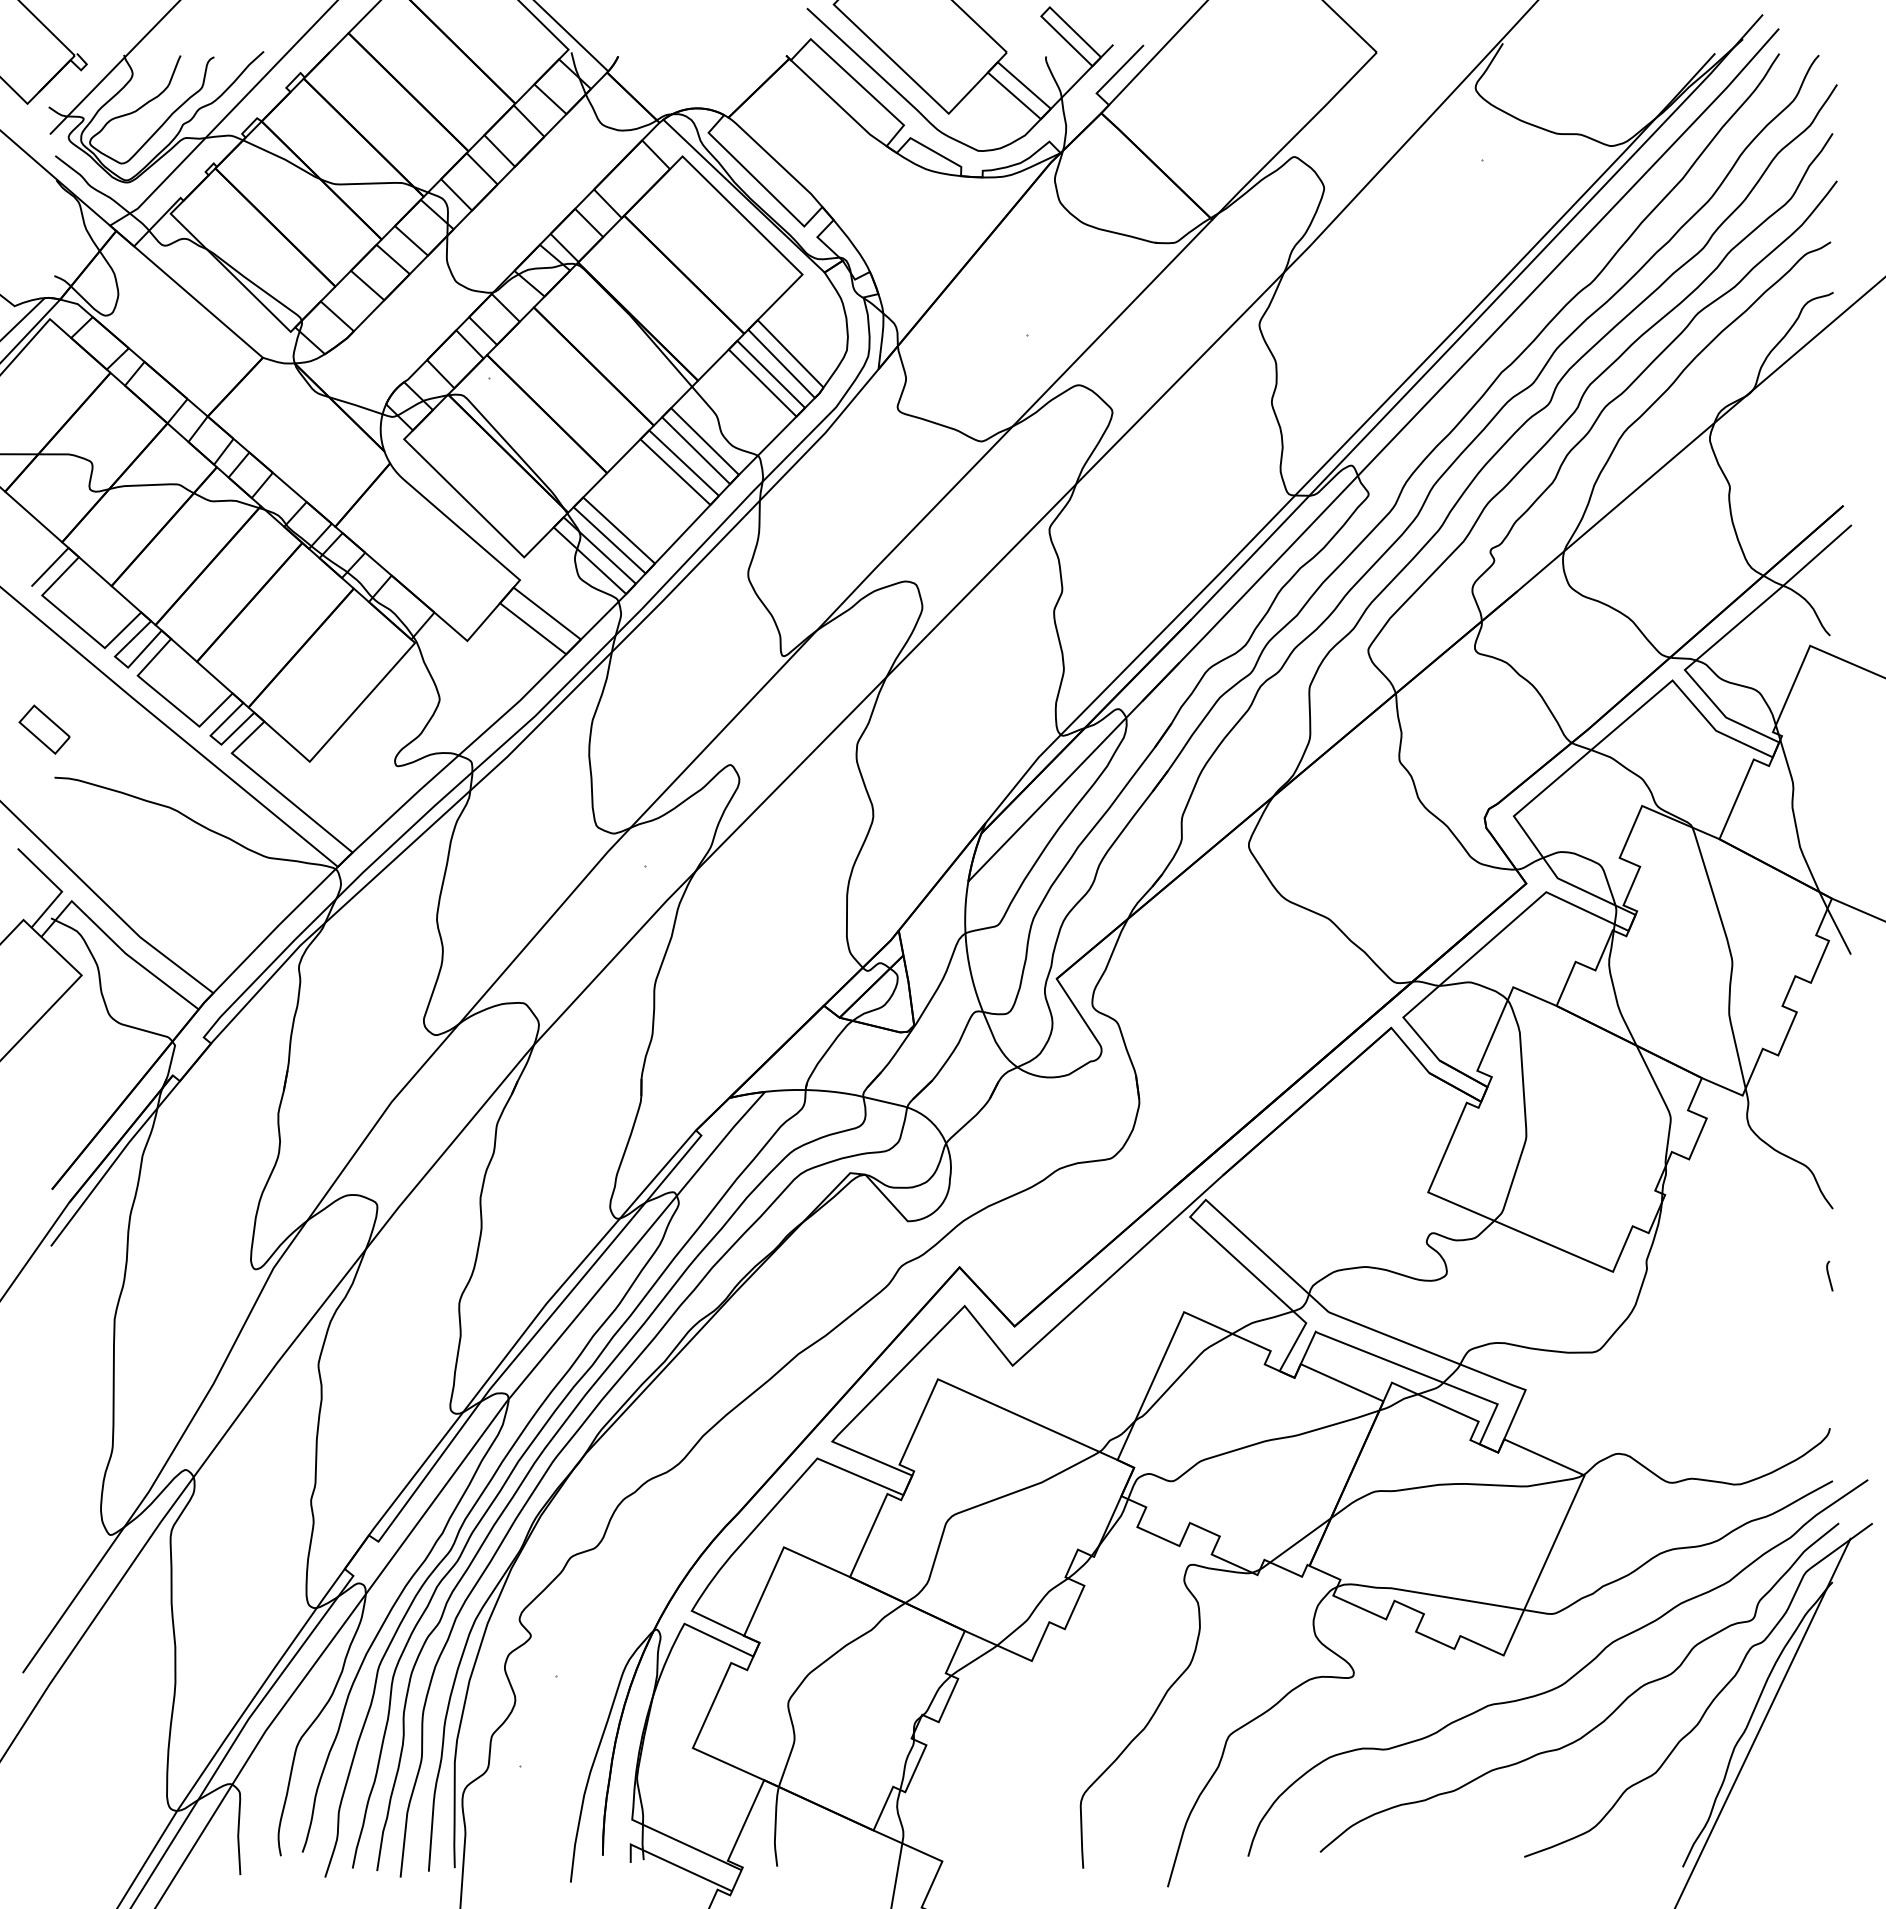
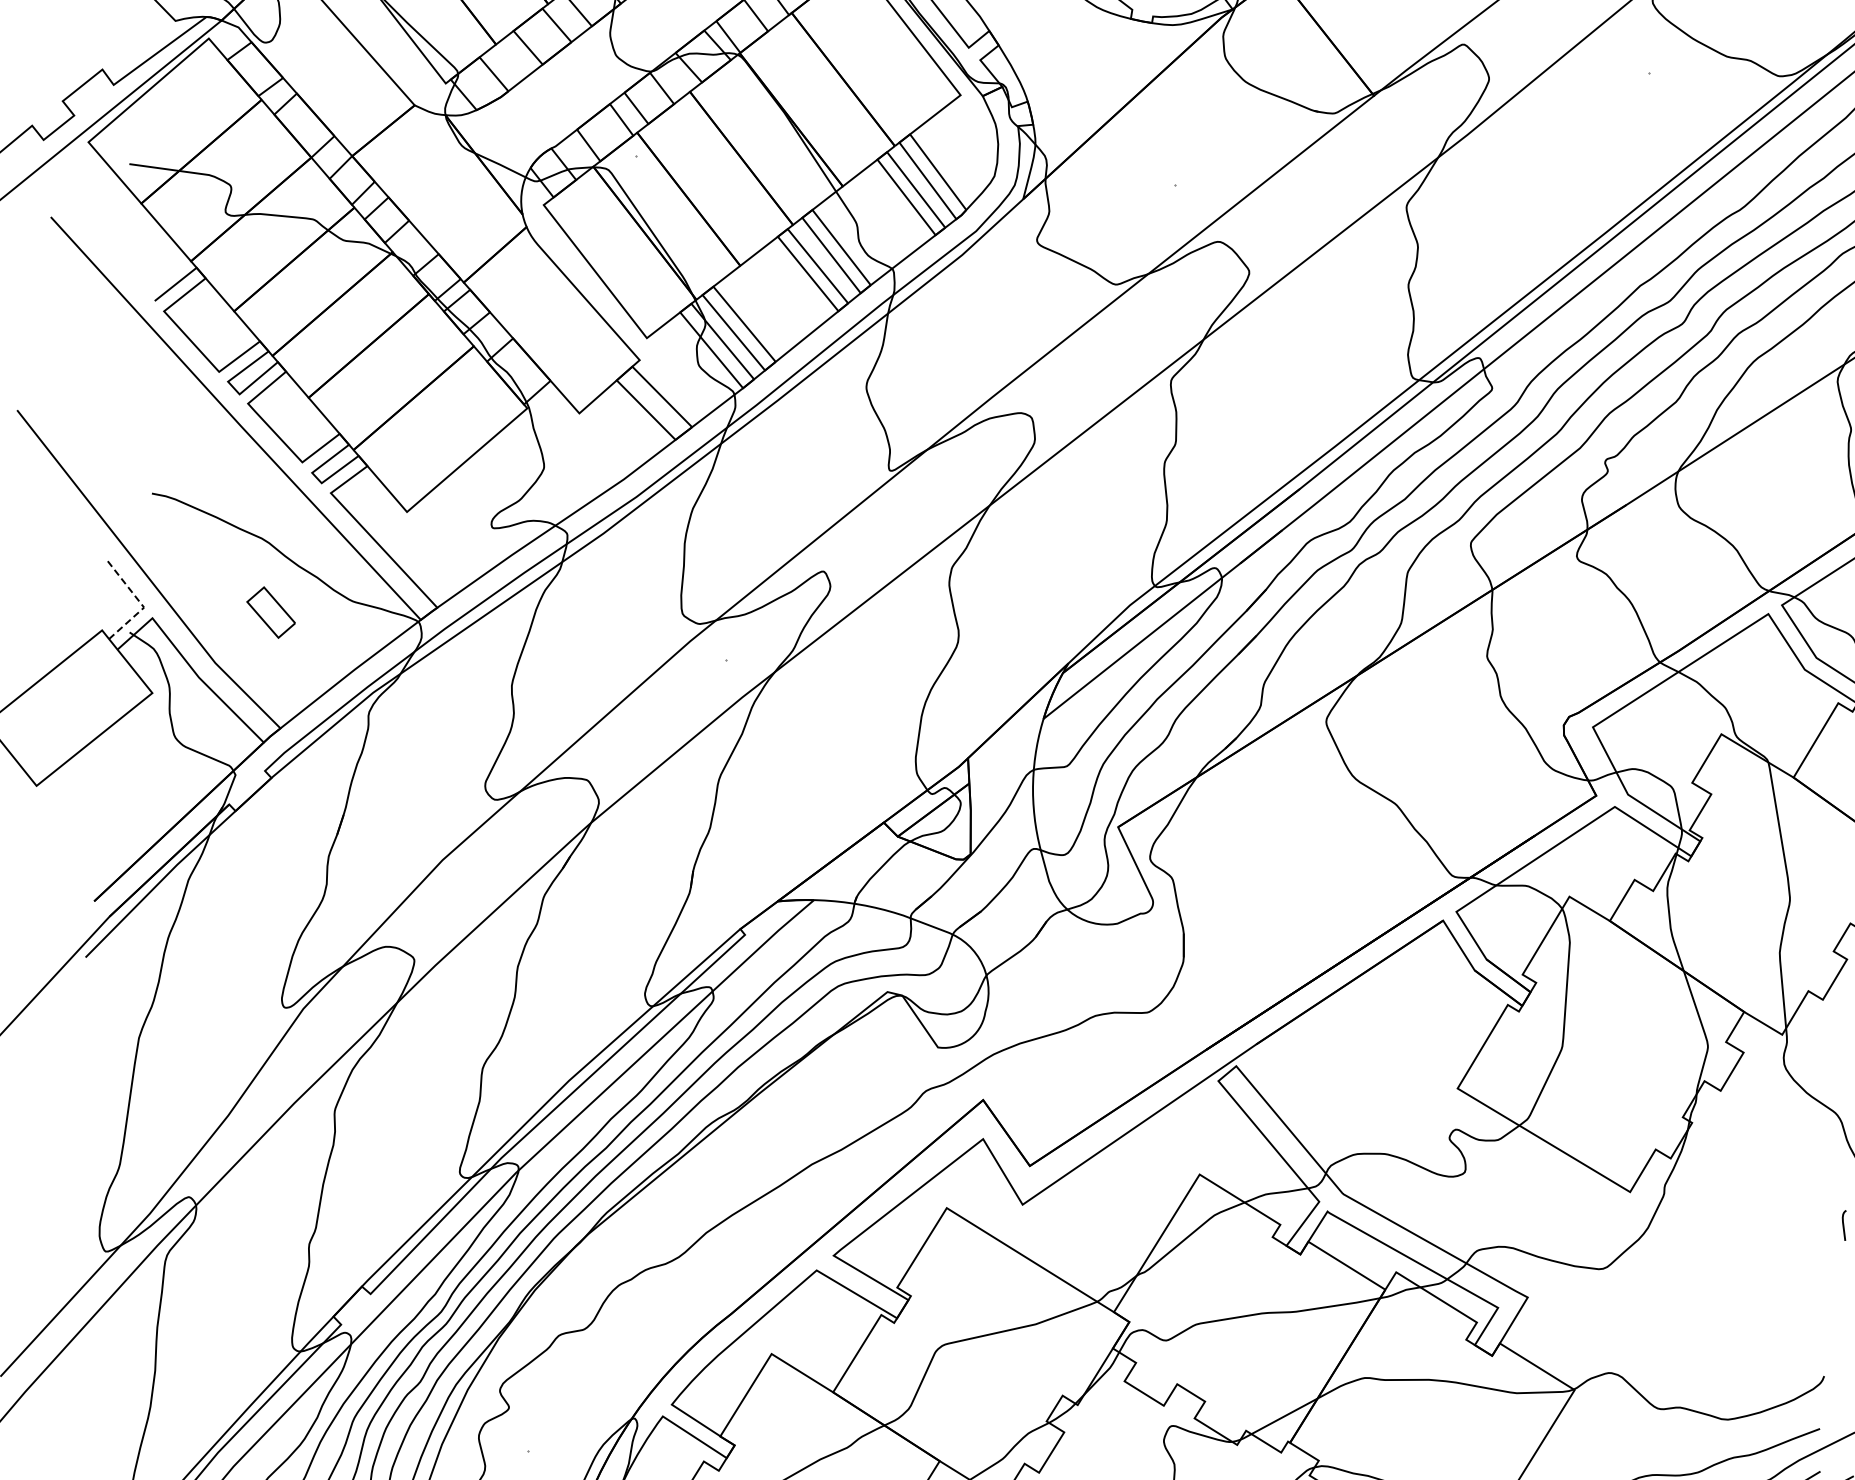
part: (44, 729) -> (271, 612), moved
line: (57, 886) -> (140, 601), solid -> dashed

